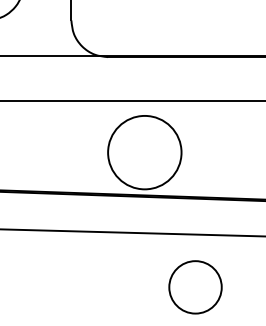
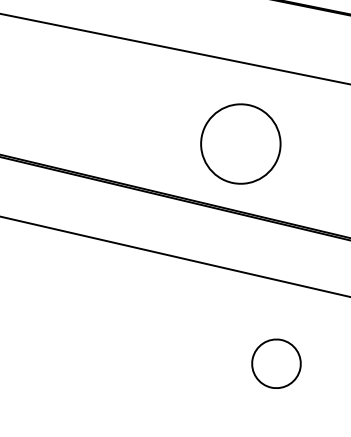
circle: (144, 152) -> (240, 143), size x0.7
circle: (195, 287) -> (276, 363), size x0.6

